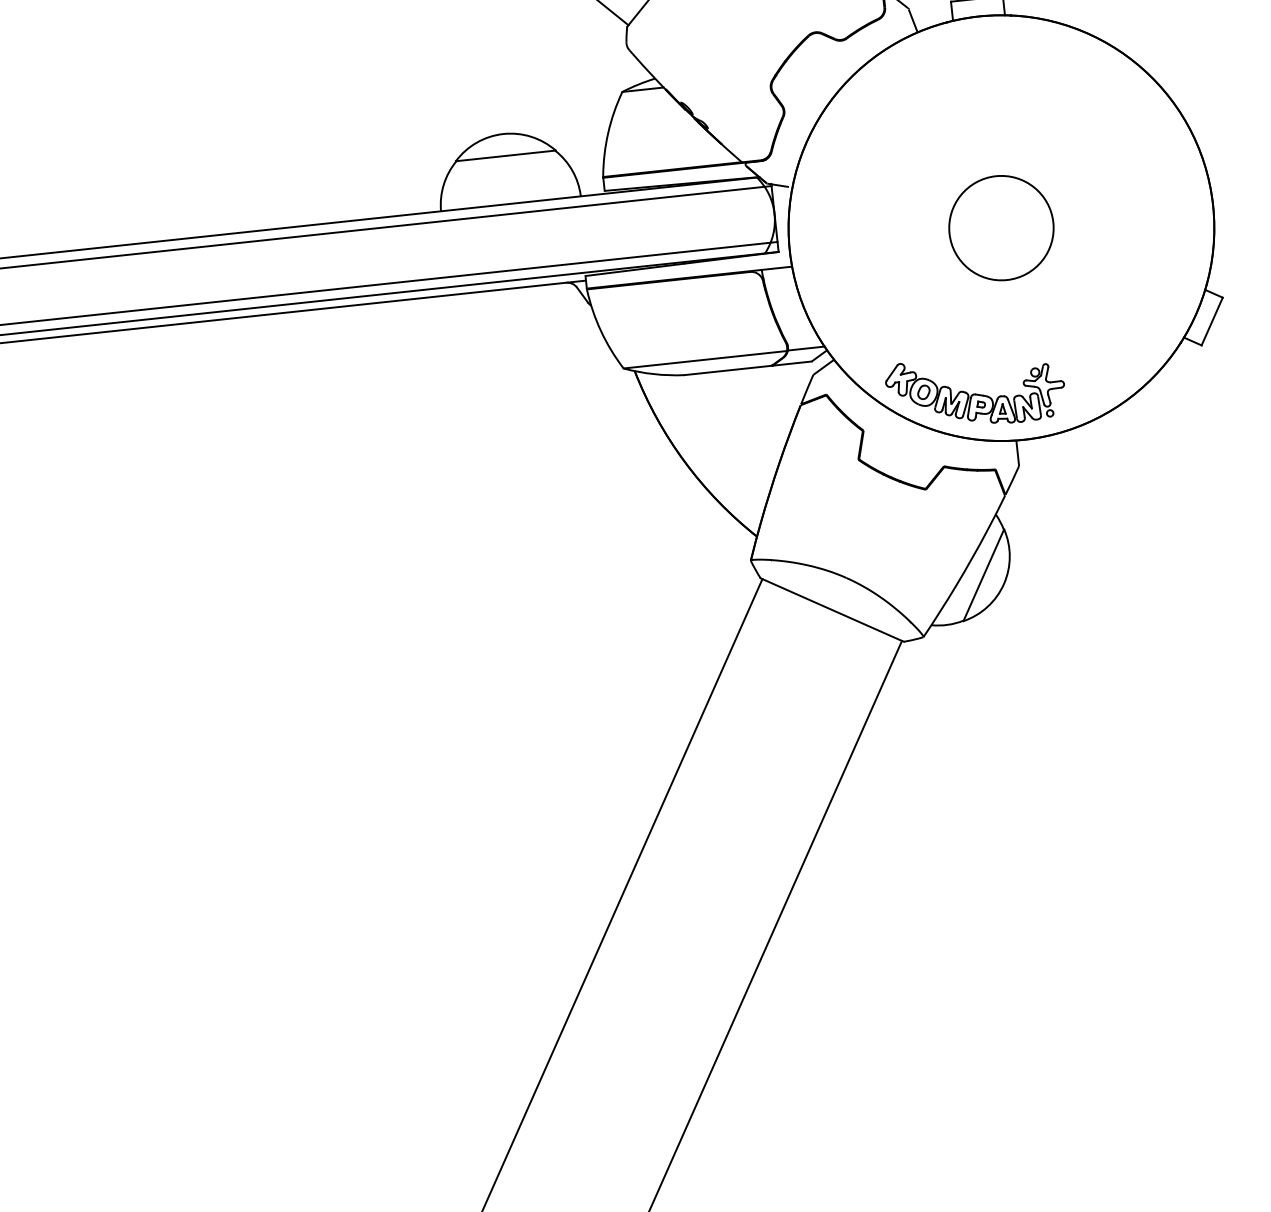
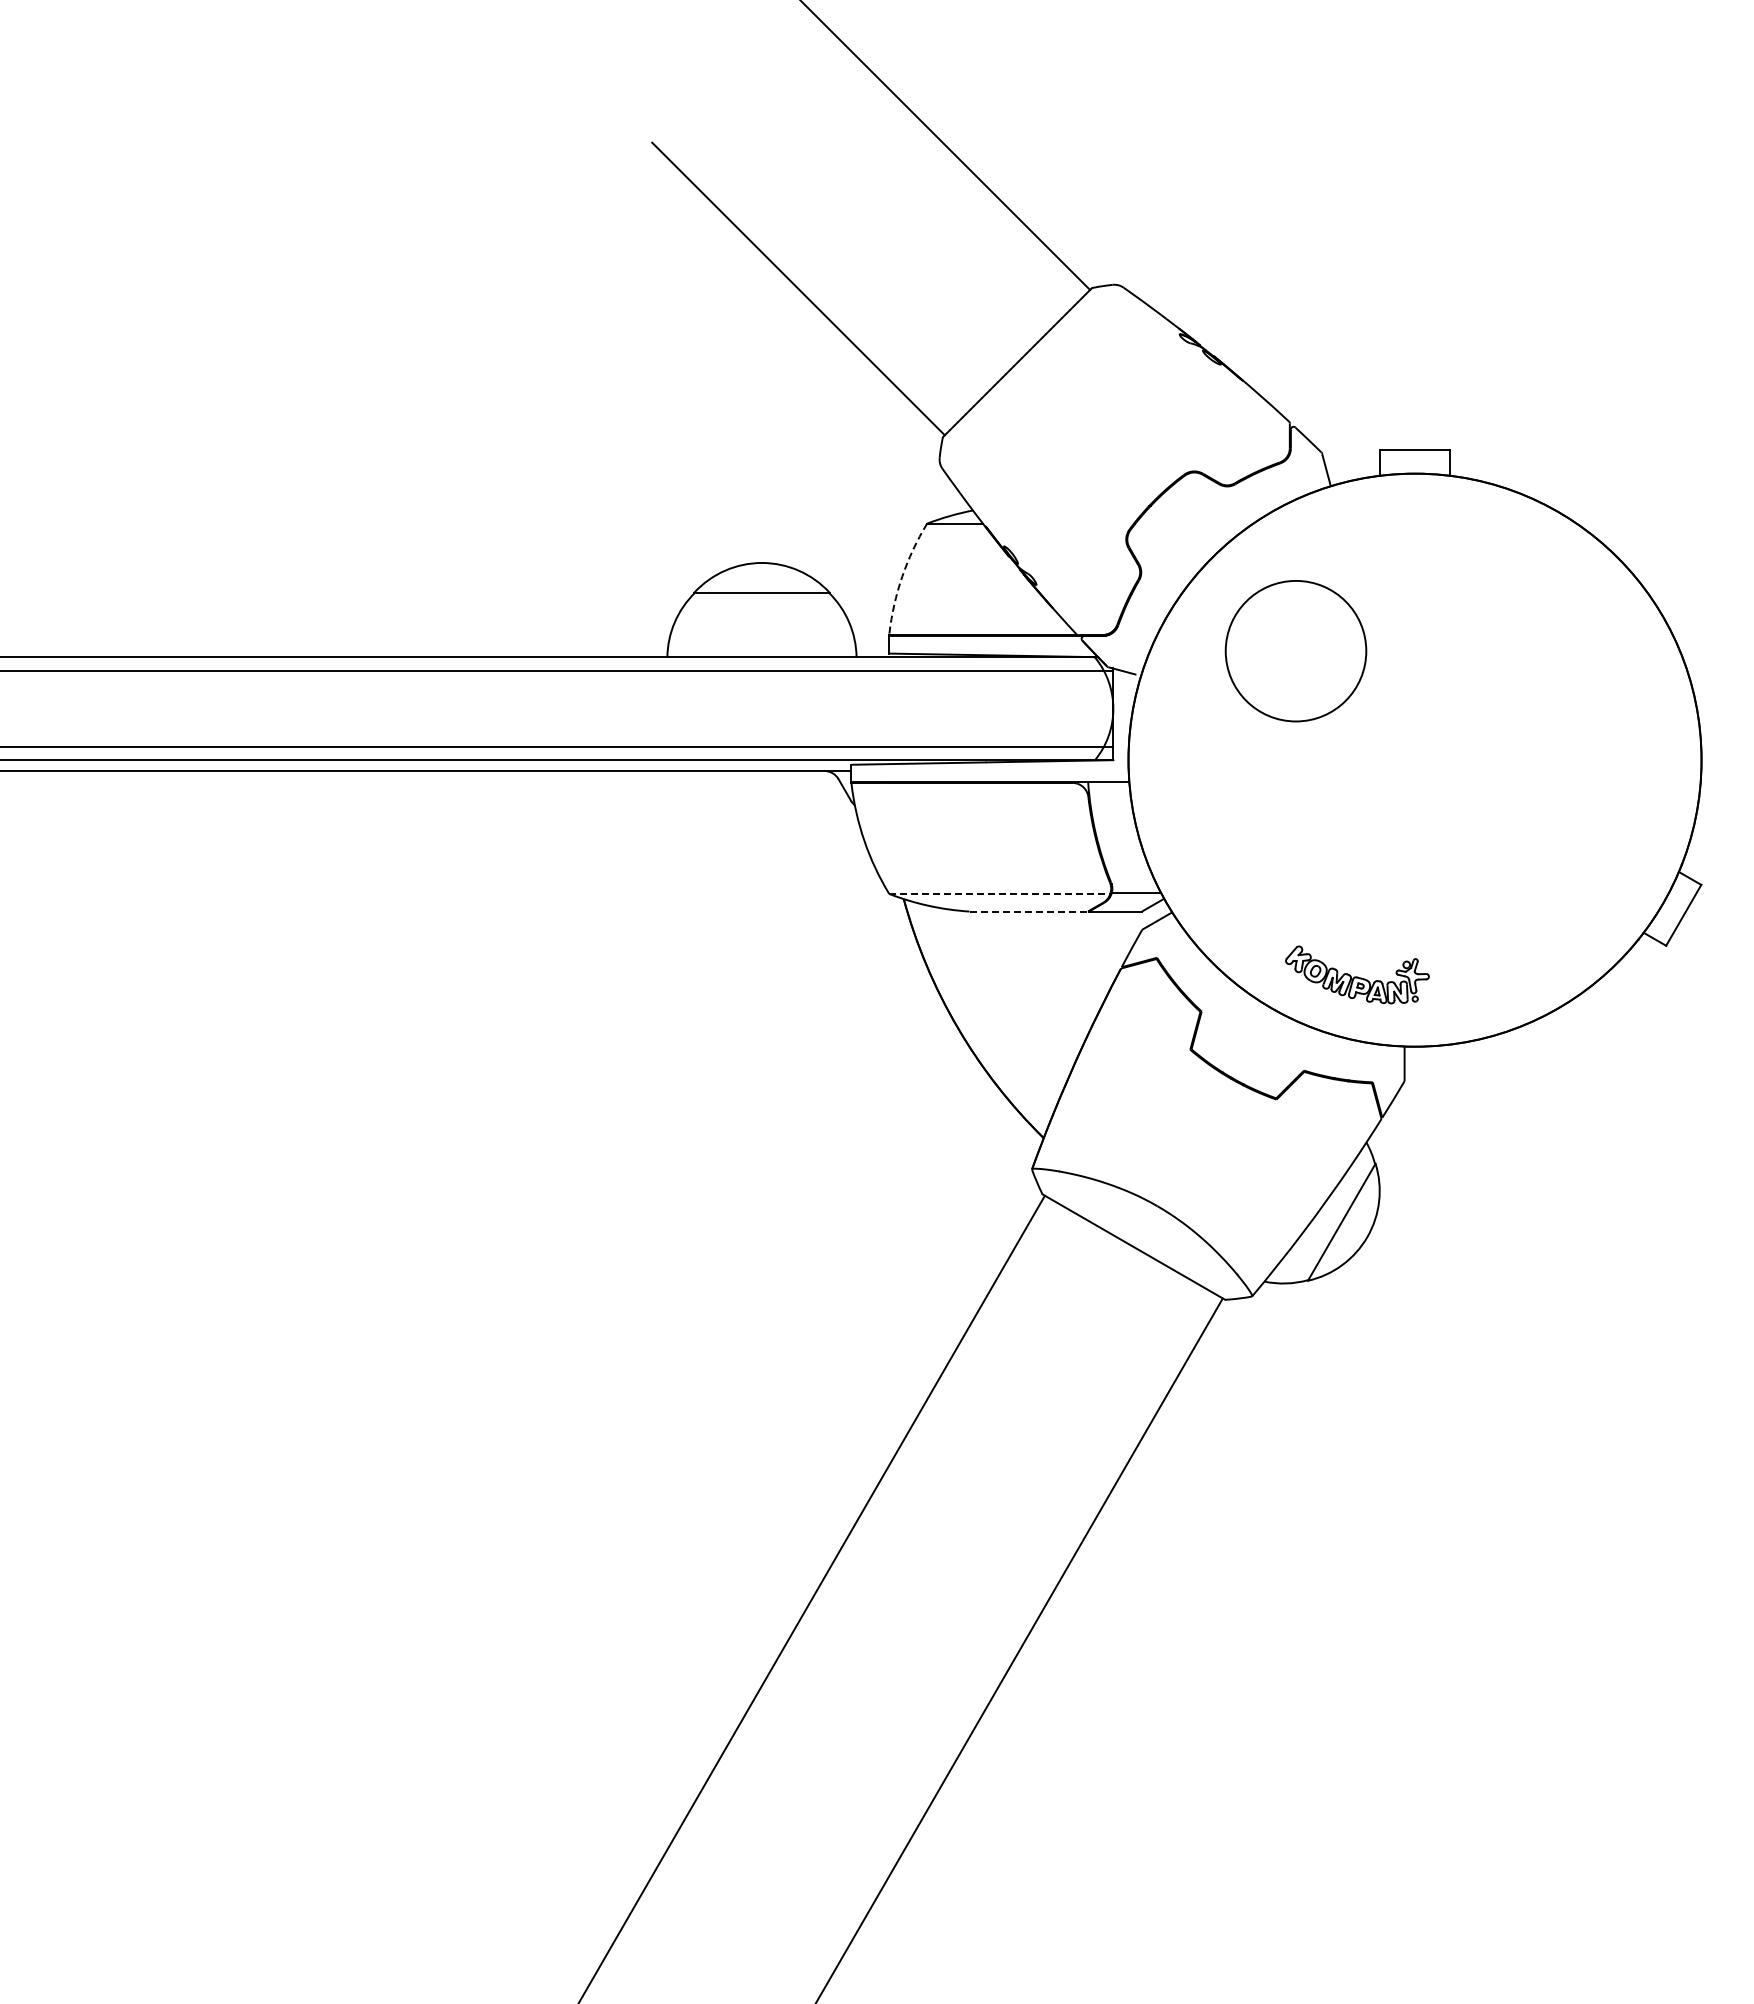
arc: (608, 132) -> (902, 576), solid -> dashed
circle: (1001, 228) -> (1295, 651), moved
line: (705, 359) -> (999, 893), solid -> dashed
line: (728, 370) -> (1029, 911), solid -> dashed
part: (975, 391) -> (1357, 974), size x0.6

